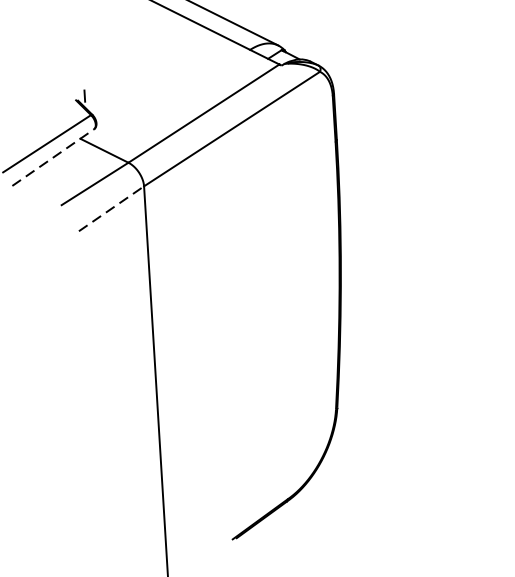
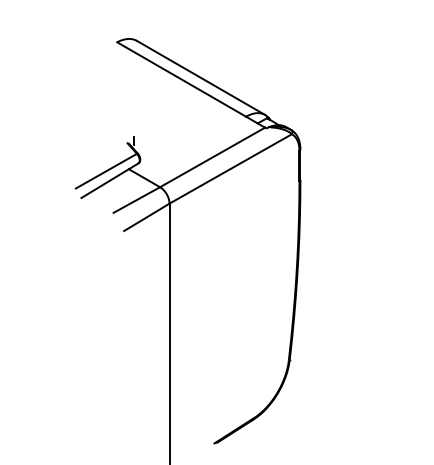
line: (54, 157) -> (110, 180), dashed -> solid
line: (111, 209) -> (146, 217), dashed -> solid

